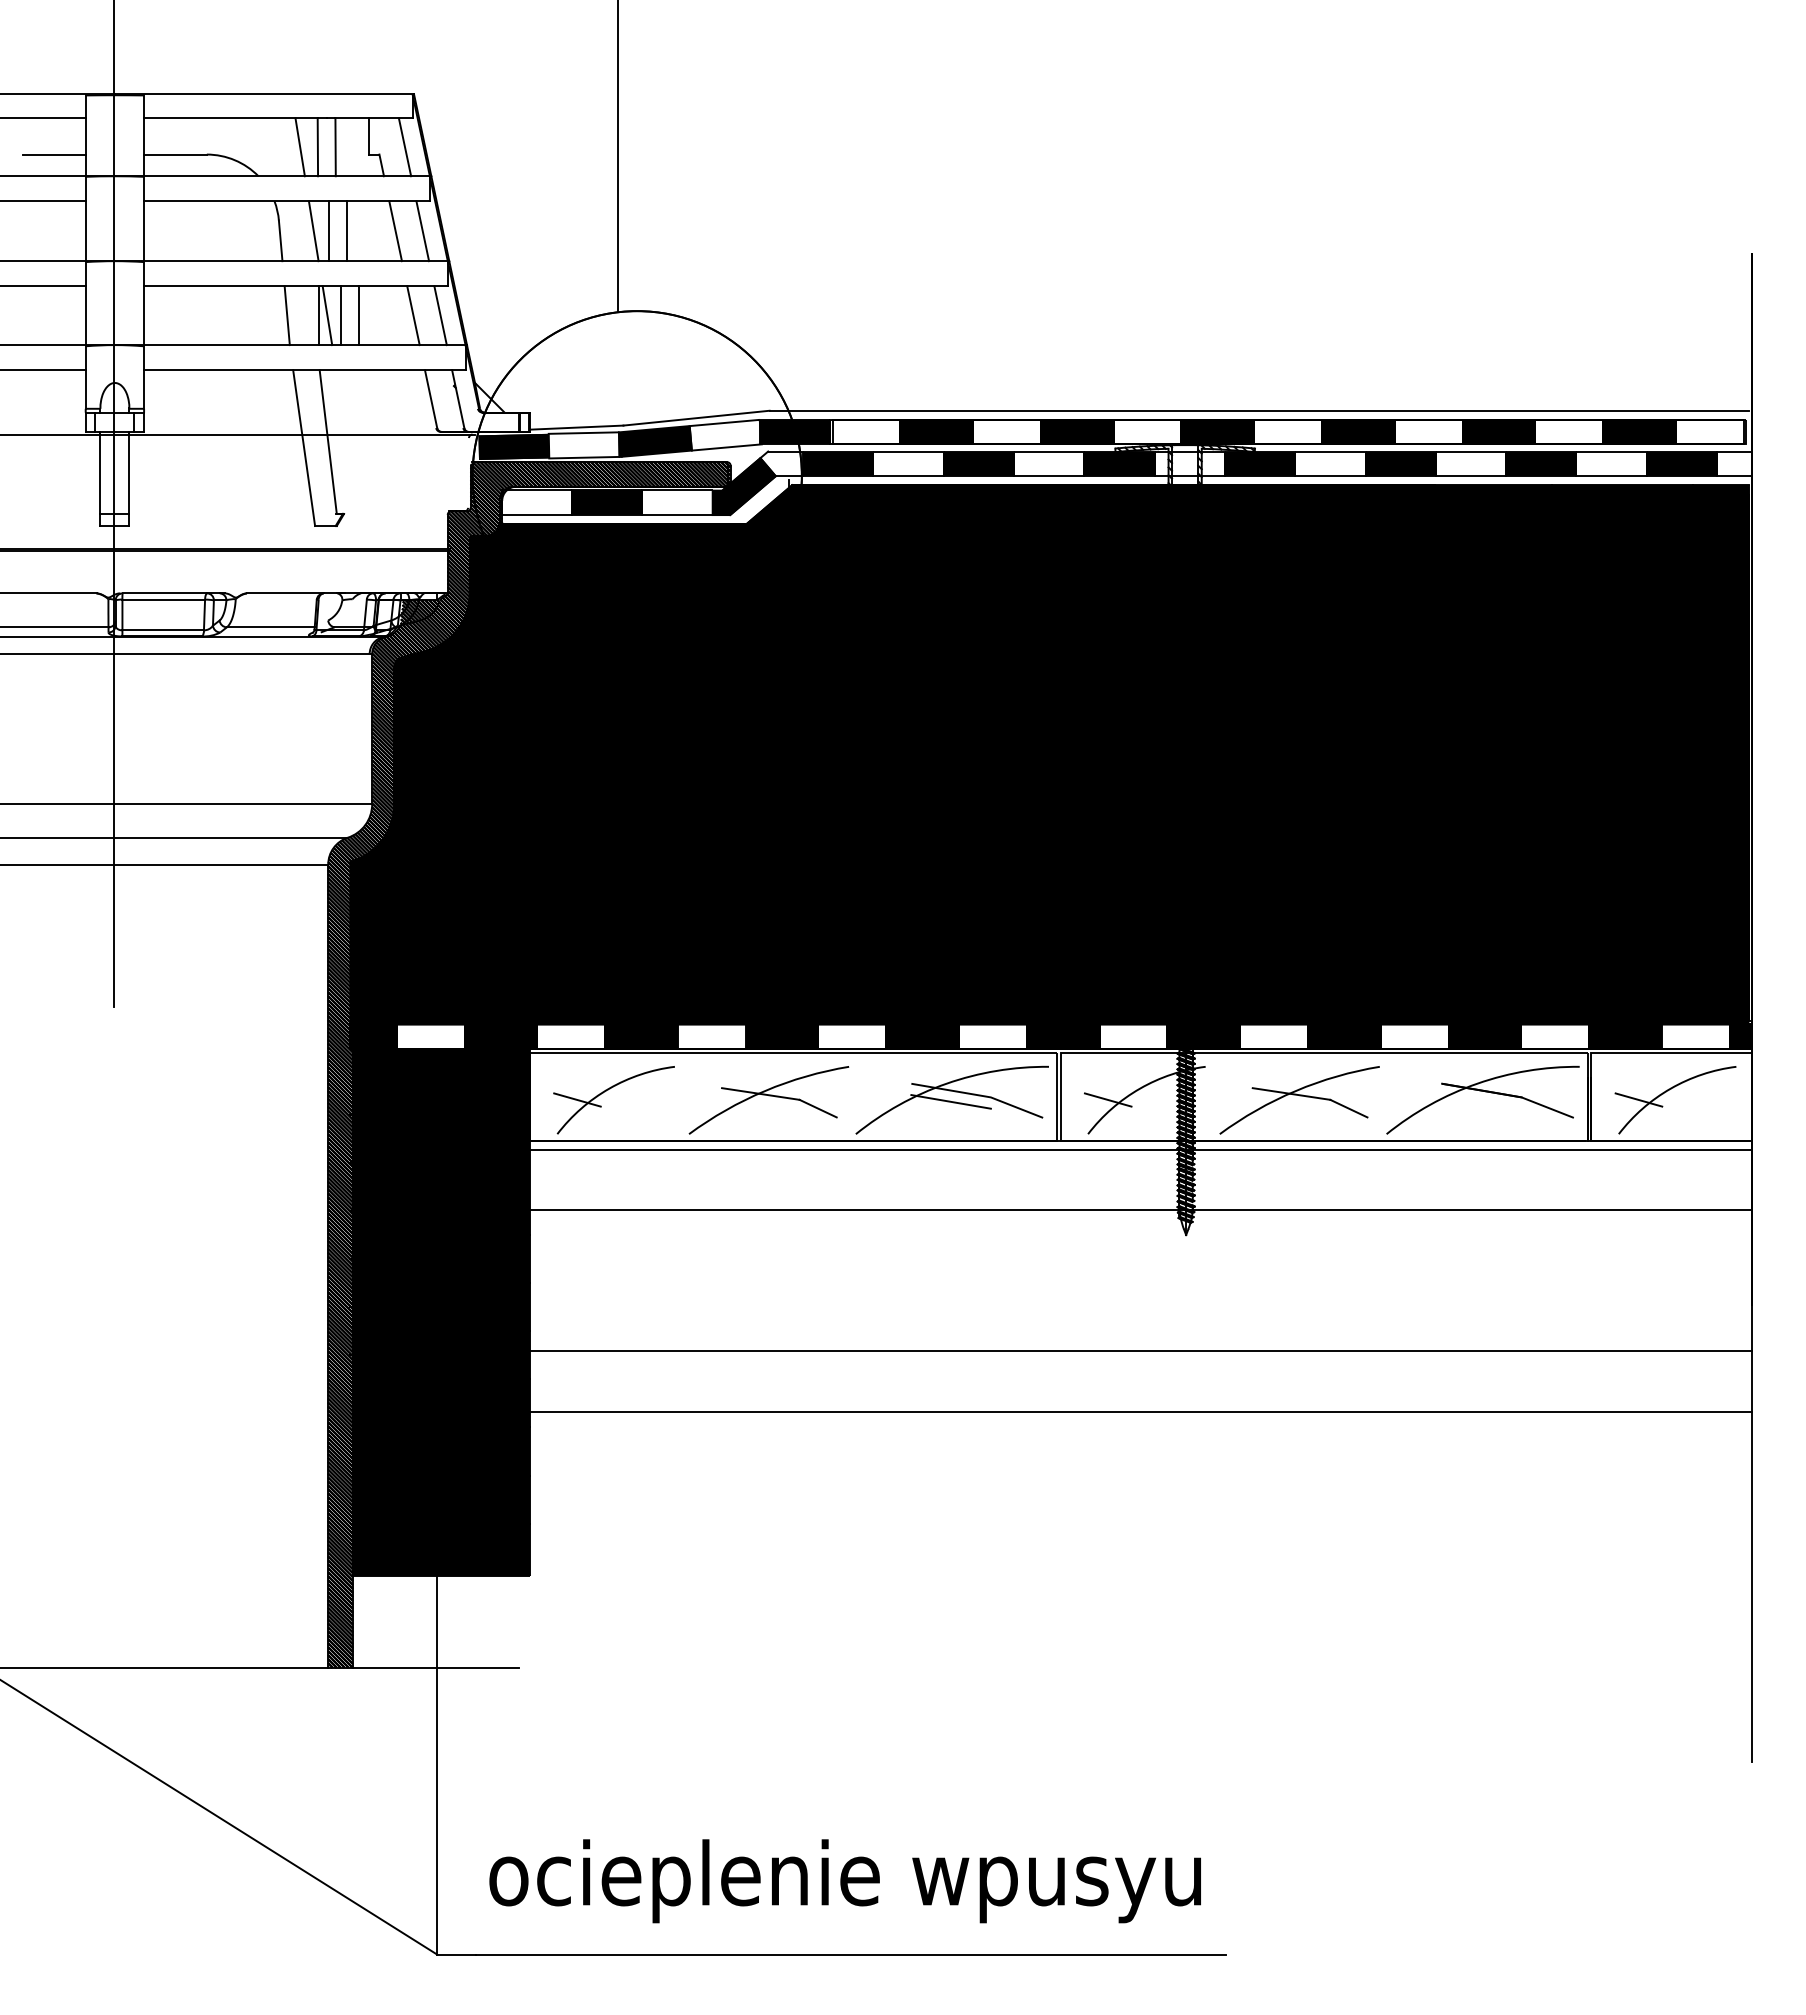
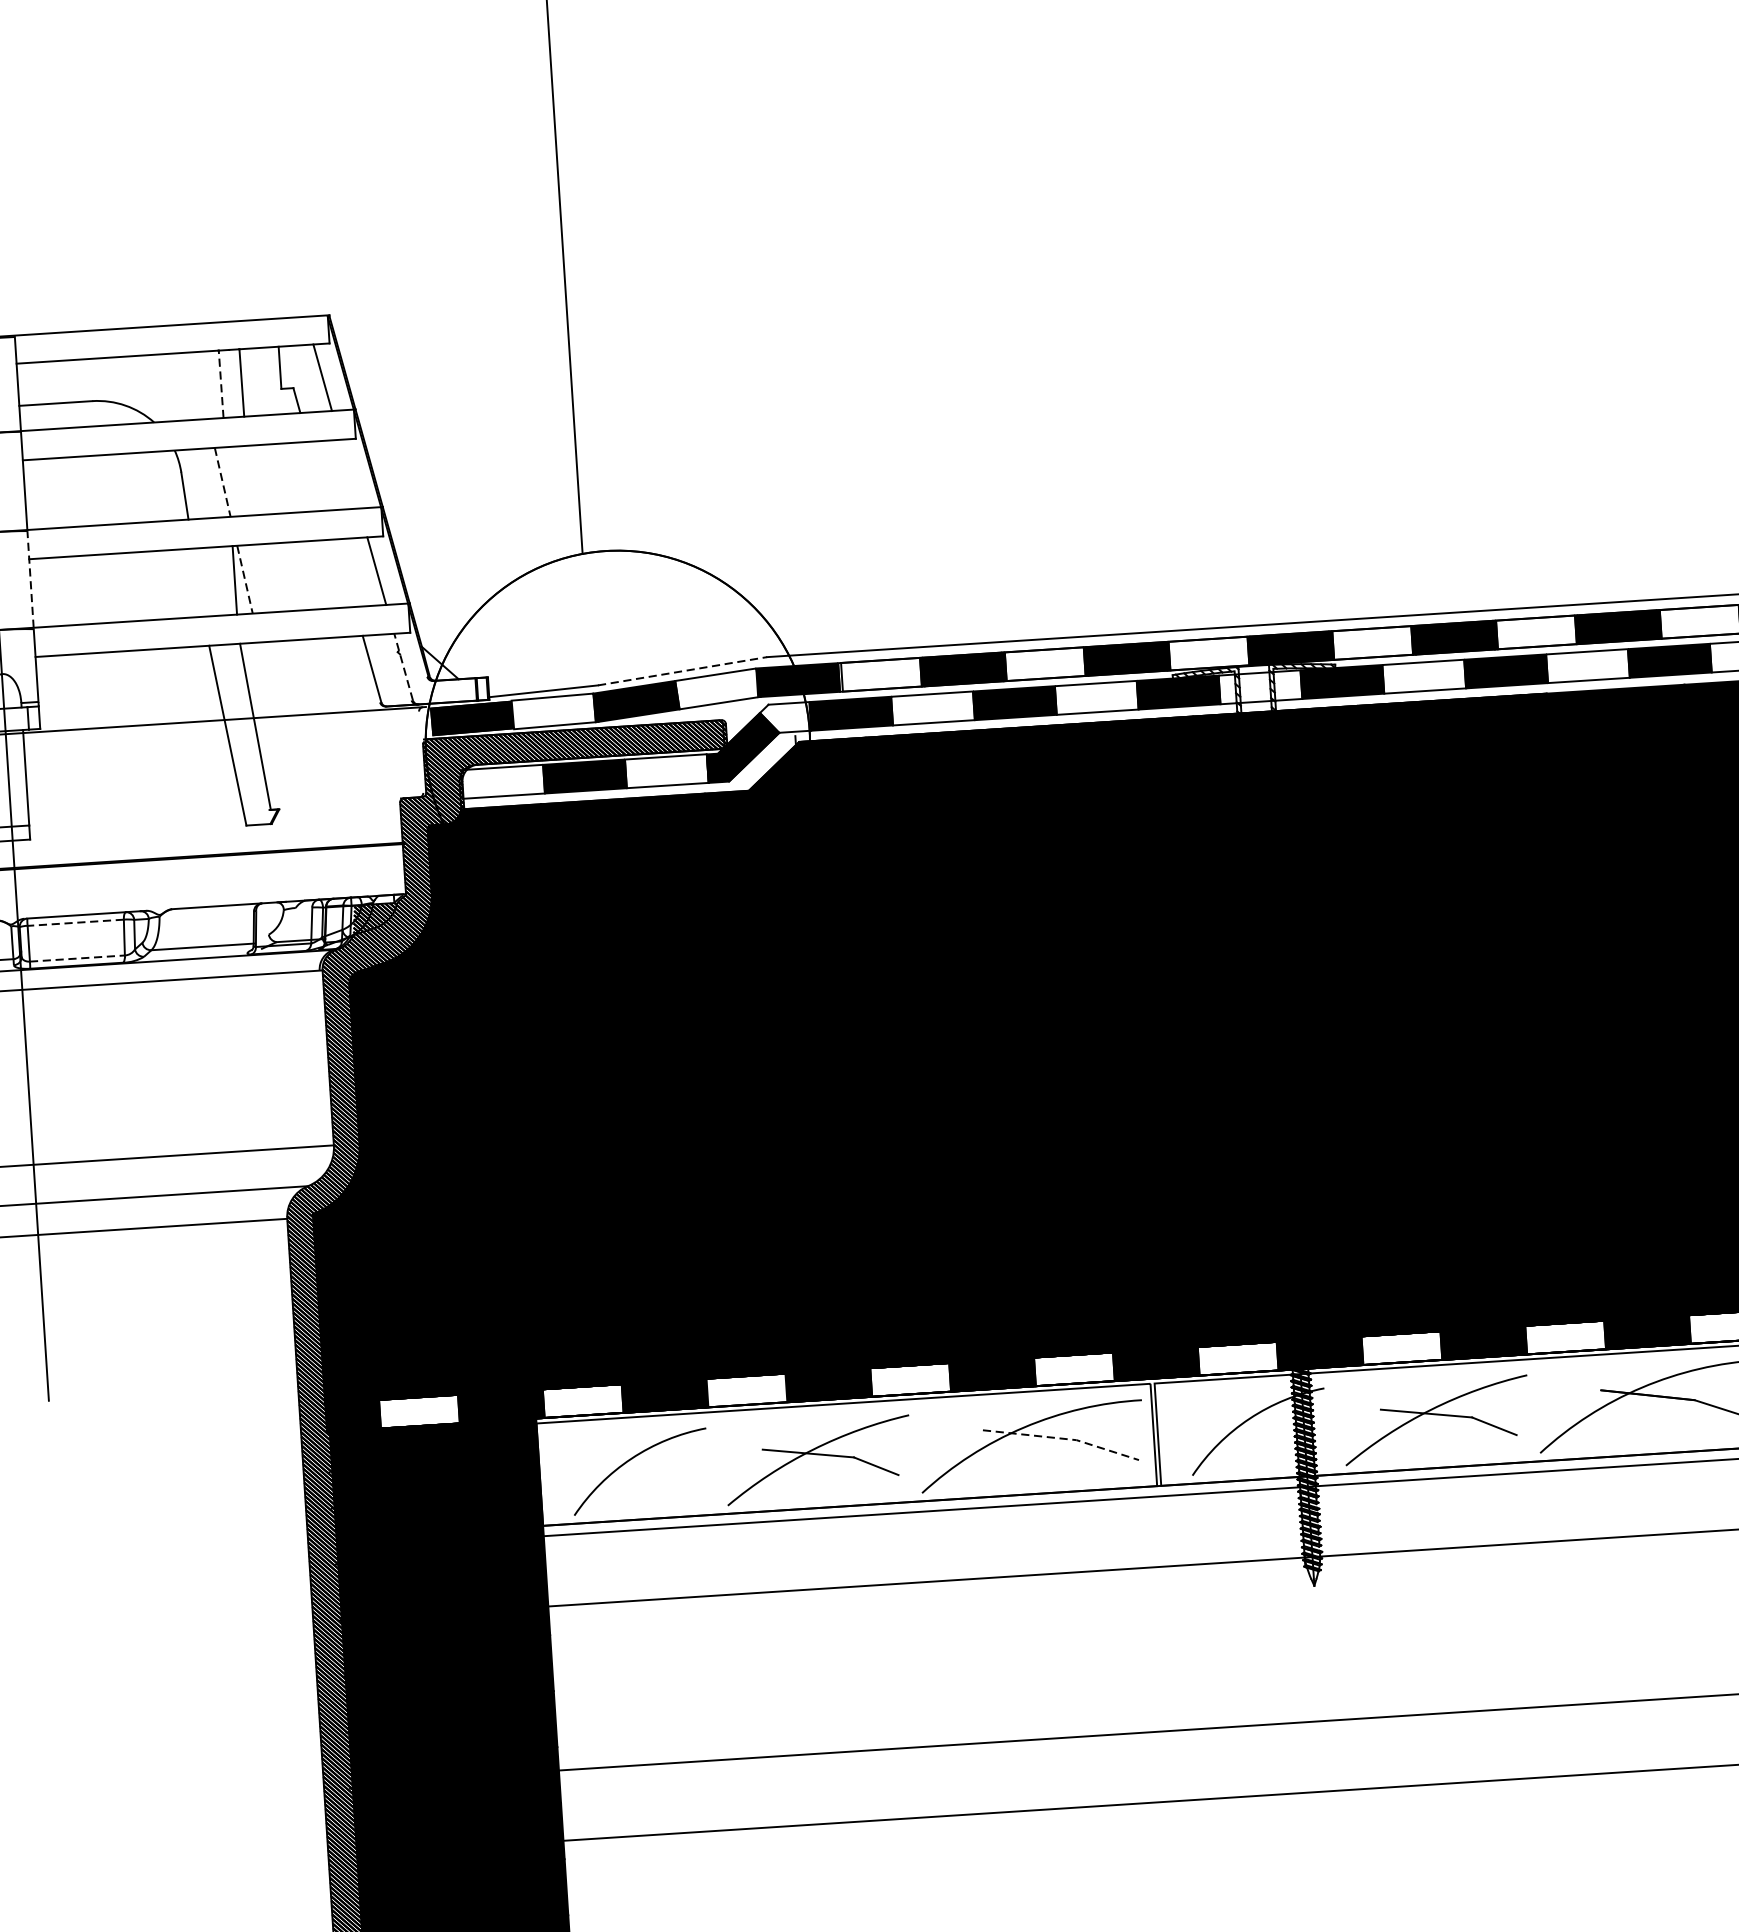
line: (299, 147) -> (199, 385), removed
line: (317, 147) -> (220, 384), solid -> dashed
line: (313, 231) -> (222, 482), solid -> dashed
line: (328, 231) -> (239, 481), removed
line: (346, 231) -> (260, 480), removed
line: (395, 231) -> (317, 476), removed
line: (422, 231) -> (349, 474), removed
line: (144, 303) -> (31, 579), solid -> dashed
line: (286, 315) -> (197, 582), removed
line: (327, 315) -> (245, 579), solid -> dashed
line: (341, 315) -> (261, 578), removed
line: (359, 315) -> (282, 577), removed
line: (413, 315) -> (345, 572), removed
line: (458, 399) -> (403, 667), solid -> dashed
line: (697, 418) -> (683, 671), solid -> dashed
line: (163, 599) -> (75, 922), solid -> dashed
line: (163, 630) -> (77, 958), solid -> dashed
line: (980, 1095) -> (1064, 1438), solid -> dashed
line: (577, 1099) -> (595, 1473), removed
line: (1107, 1099) -> (1212, 1433), removed
line: (950, 1101) -> (1029, 1447), removed

